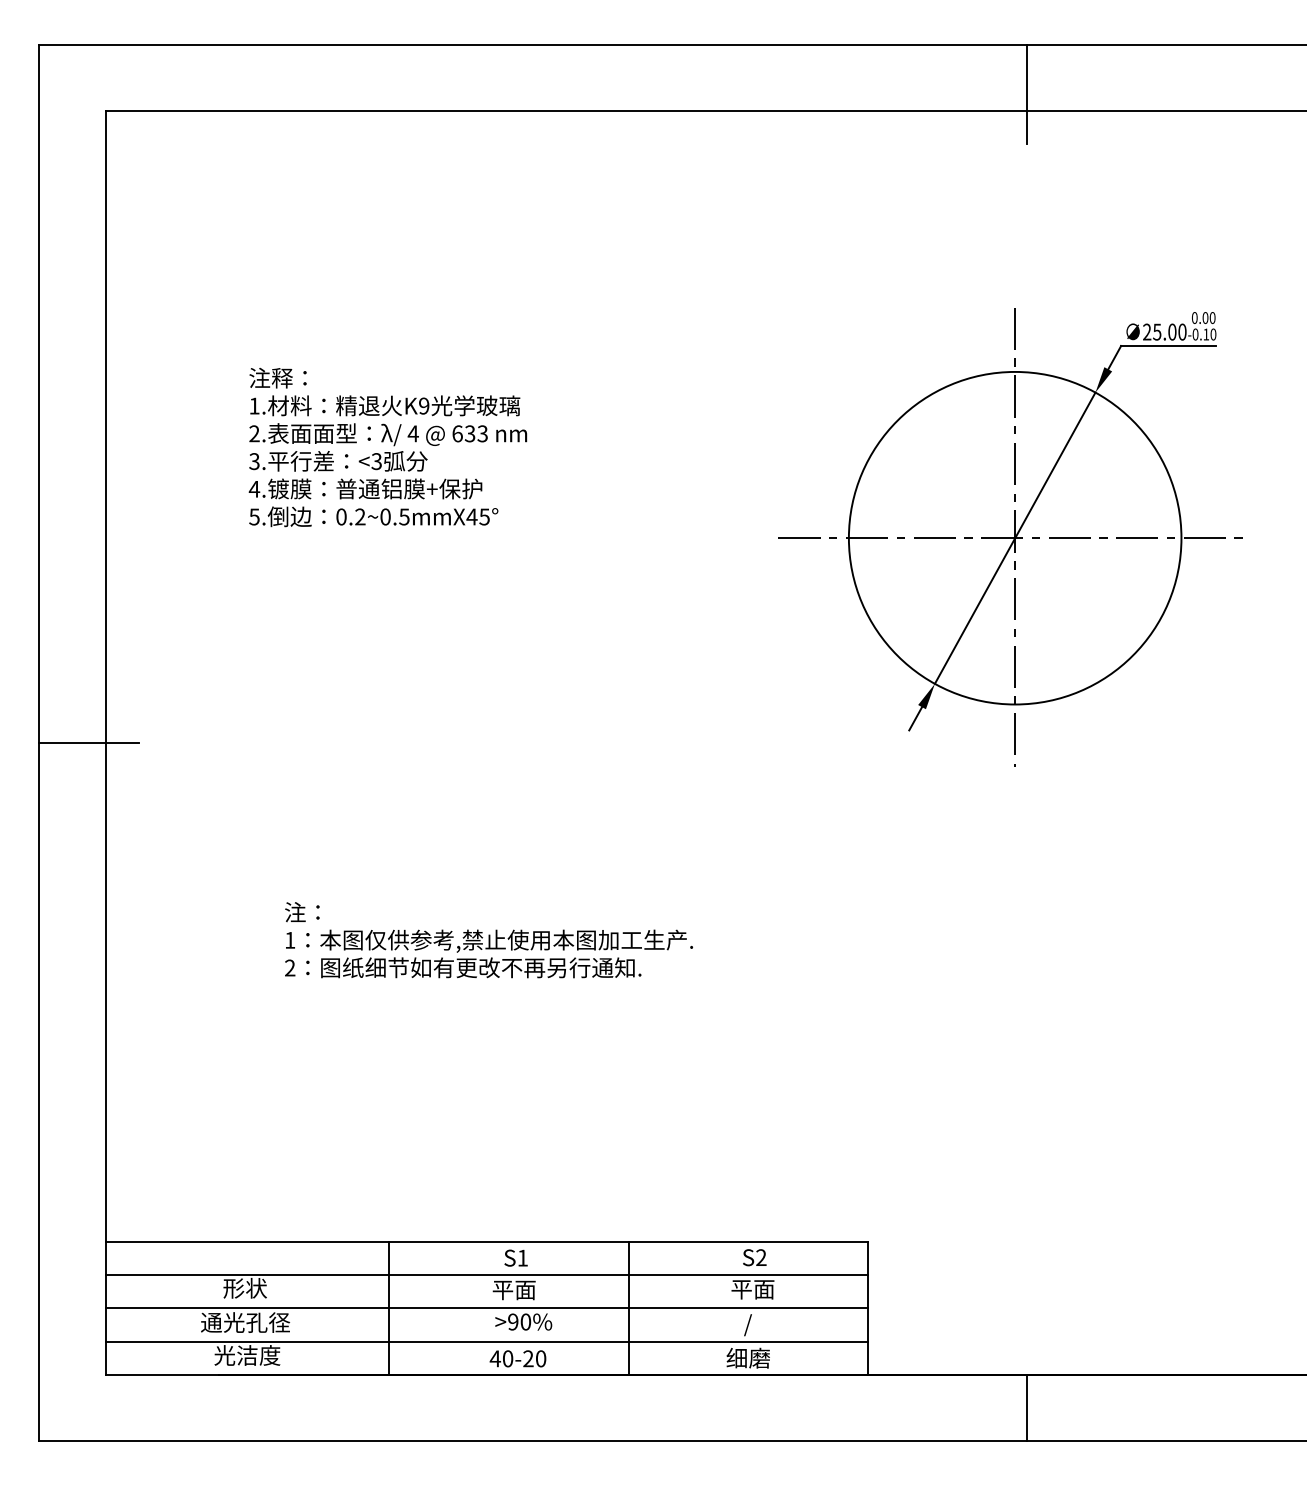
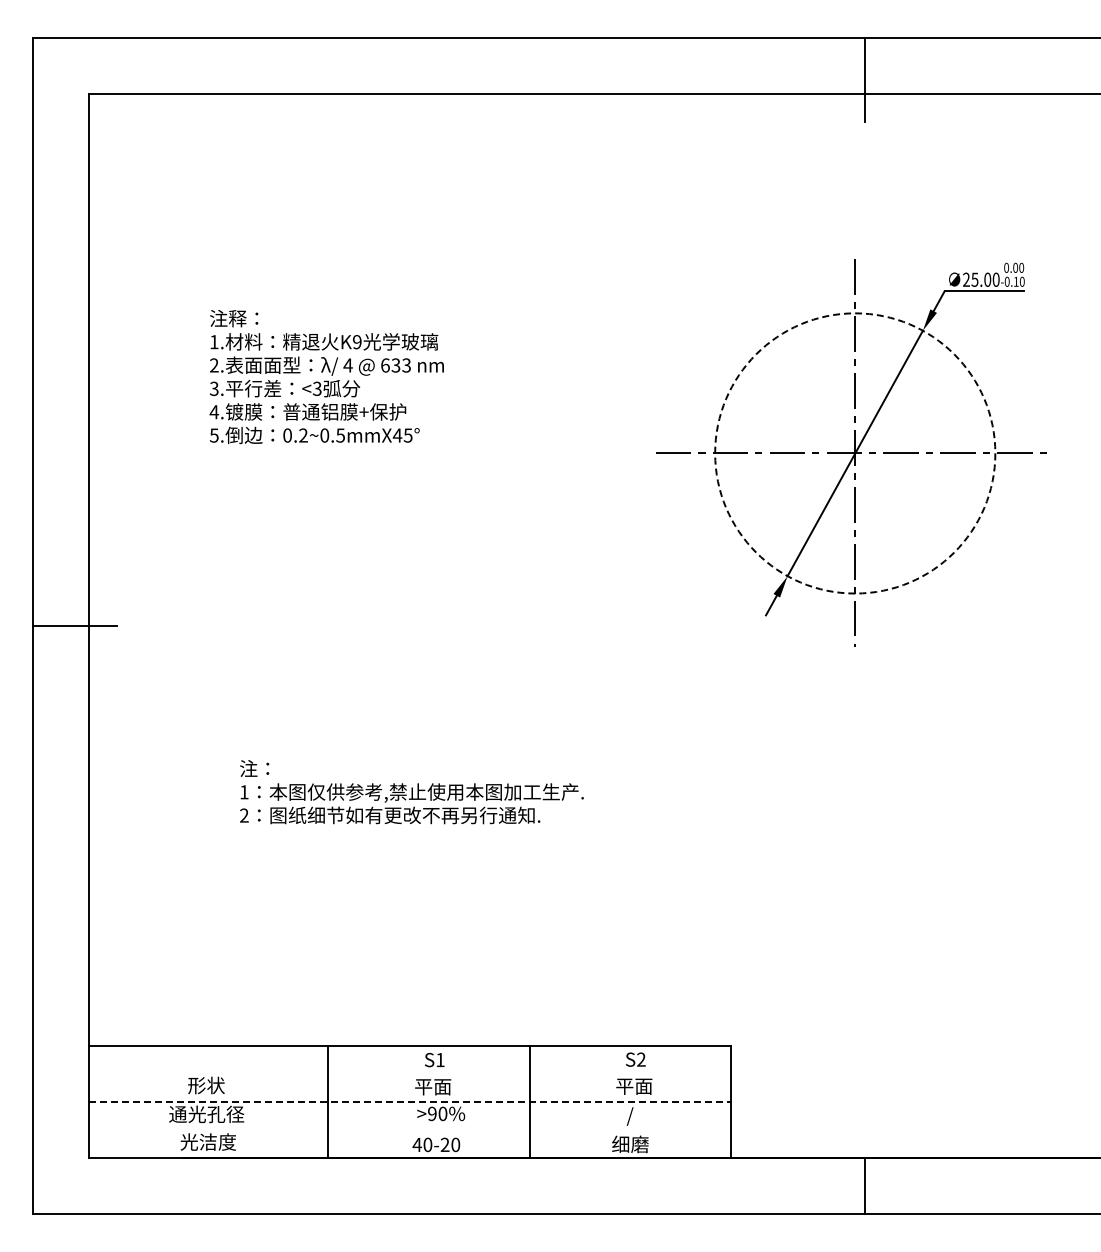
circle: (1015, 538) -> (855, 453), solid -> dashed
line: (486, 1275) -> (409, 1074), removed
line: (487, 1308) -> (410, 1102), solid -> dashed
line: (486, 1341) -> (409, 1130), removed

